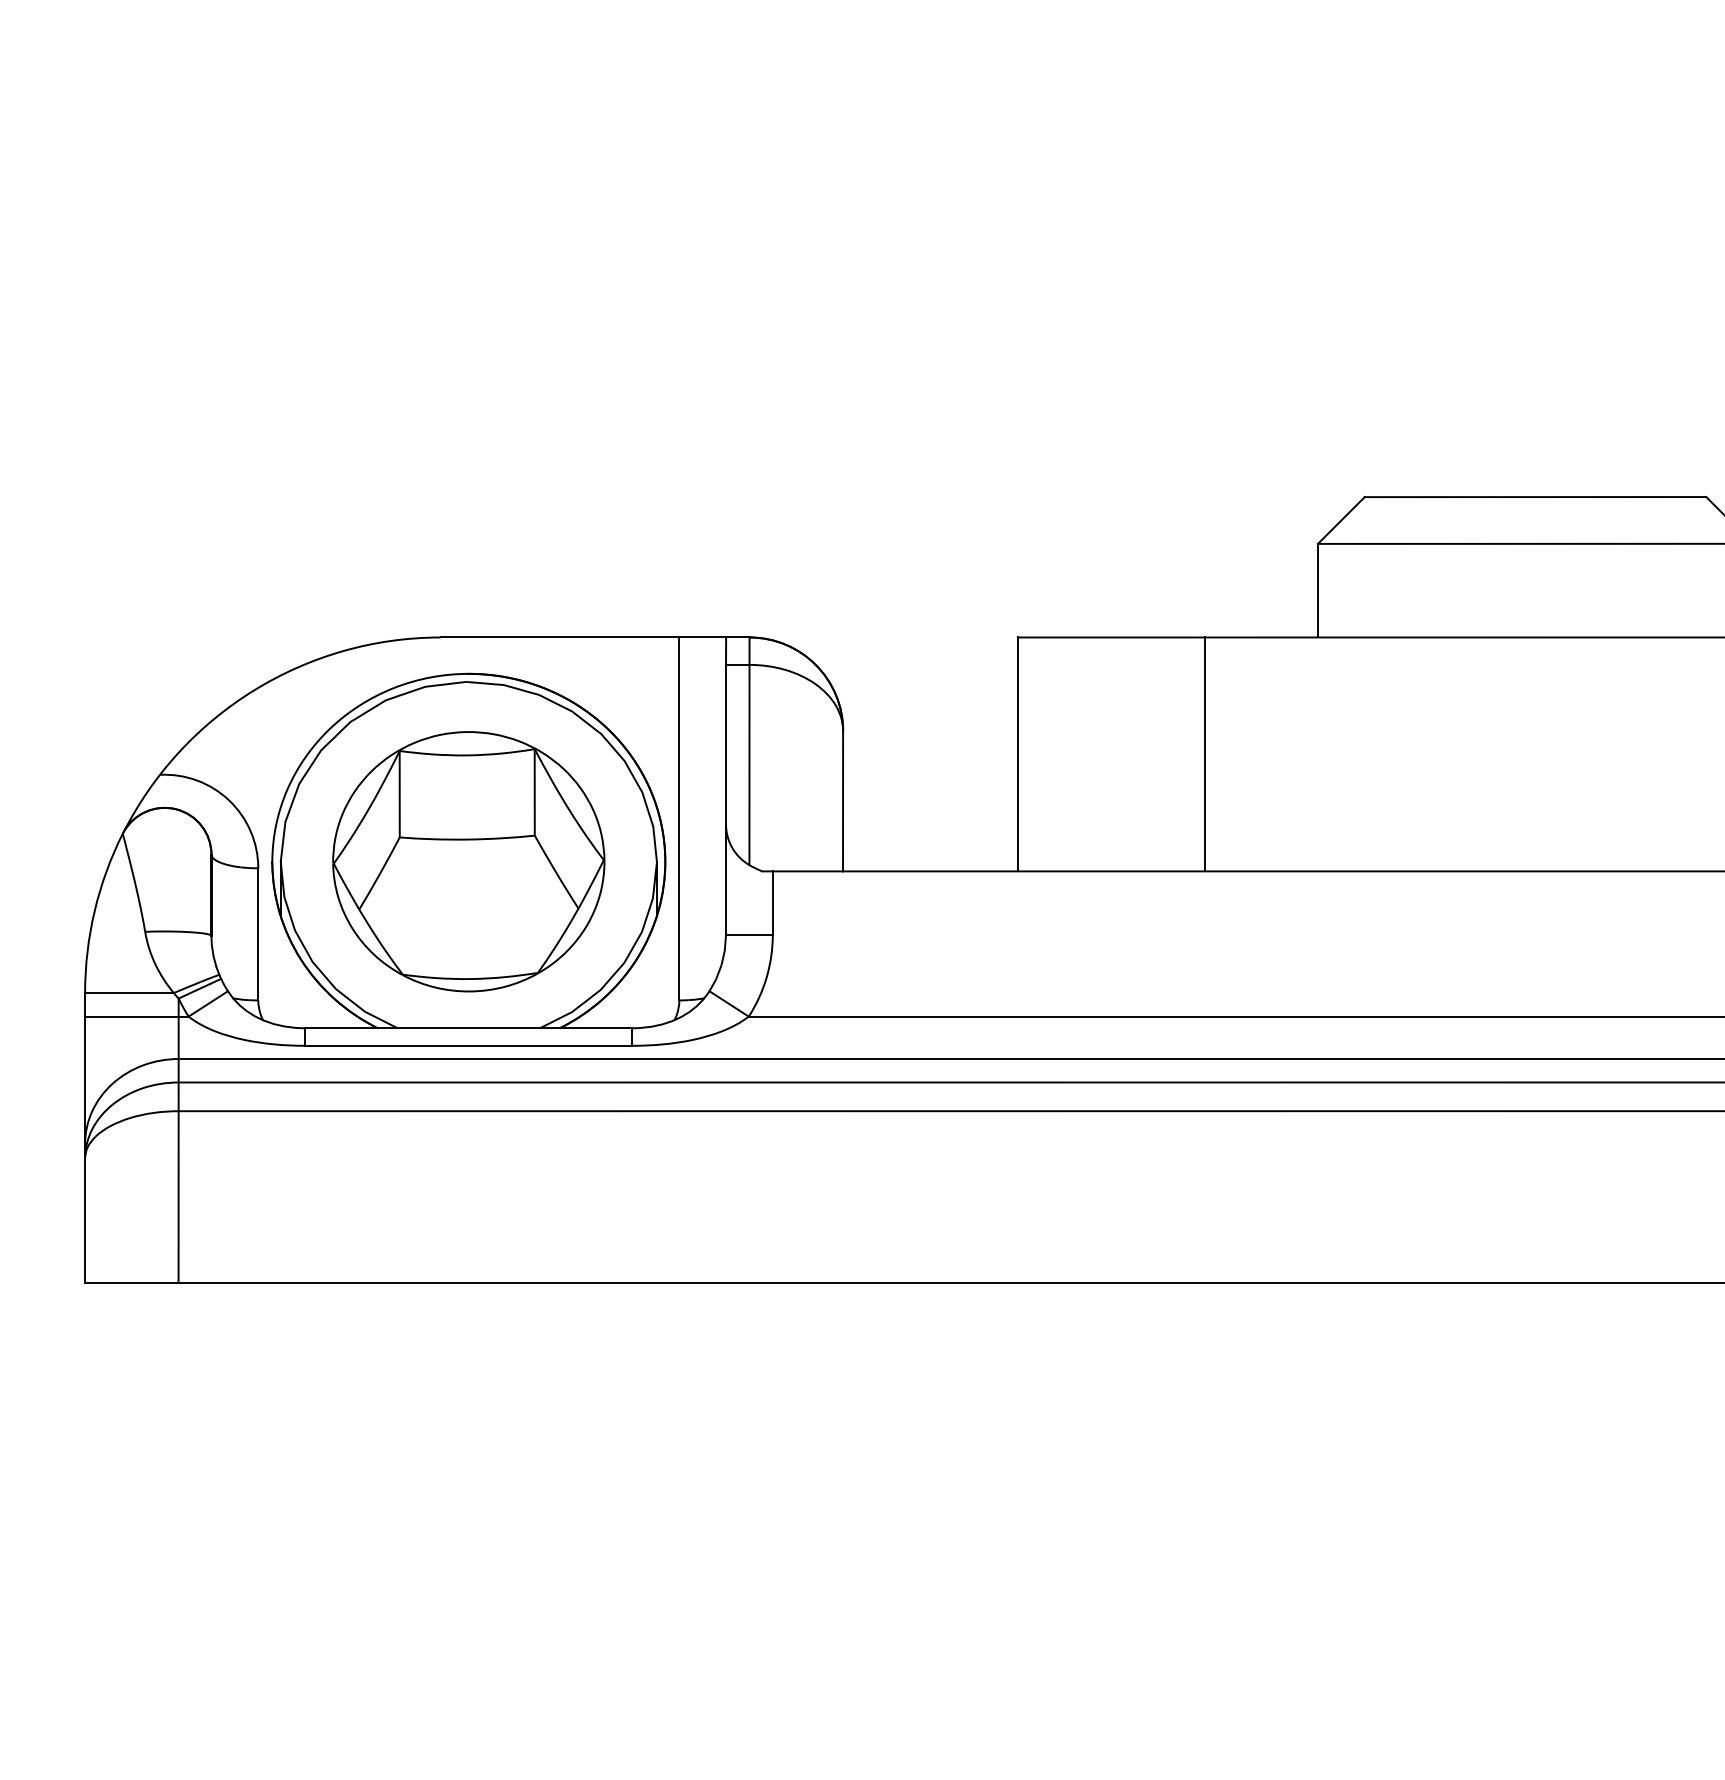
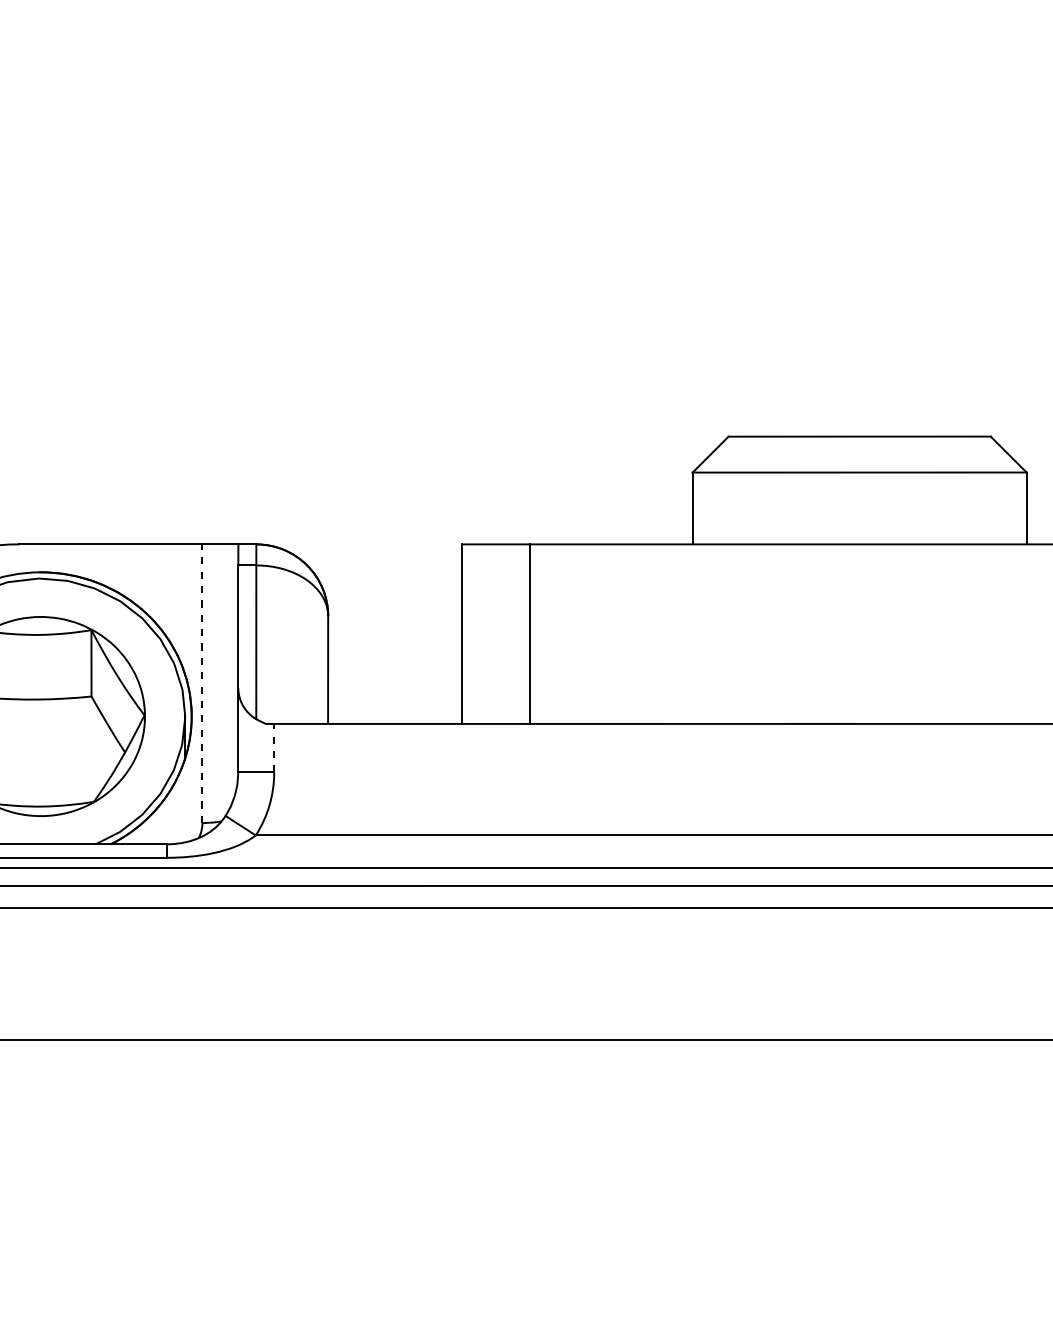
line: (1205, 754) -> (530, 634), moved
line: (679, 818) -> (202, 683), solid -> dashed
line: (772, 902) -> (273, 747), solid -> dashed

